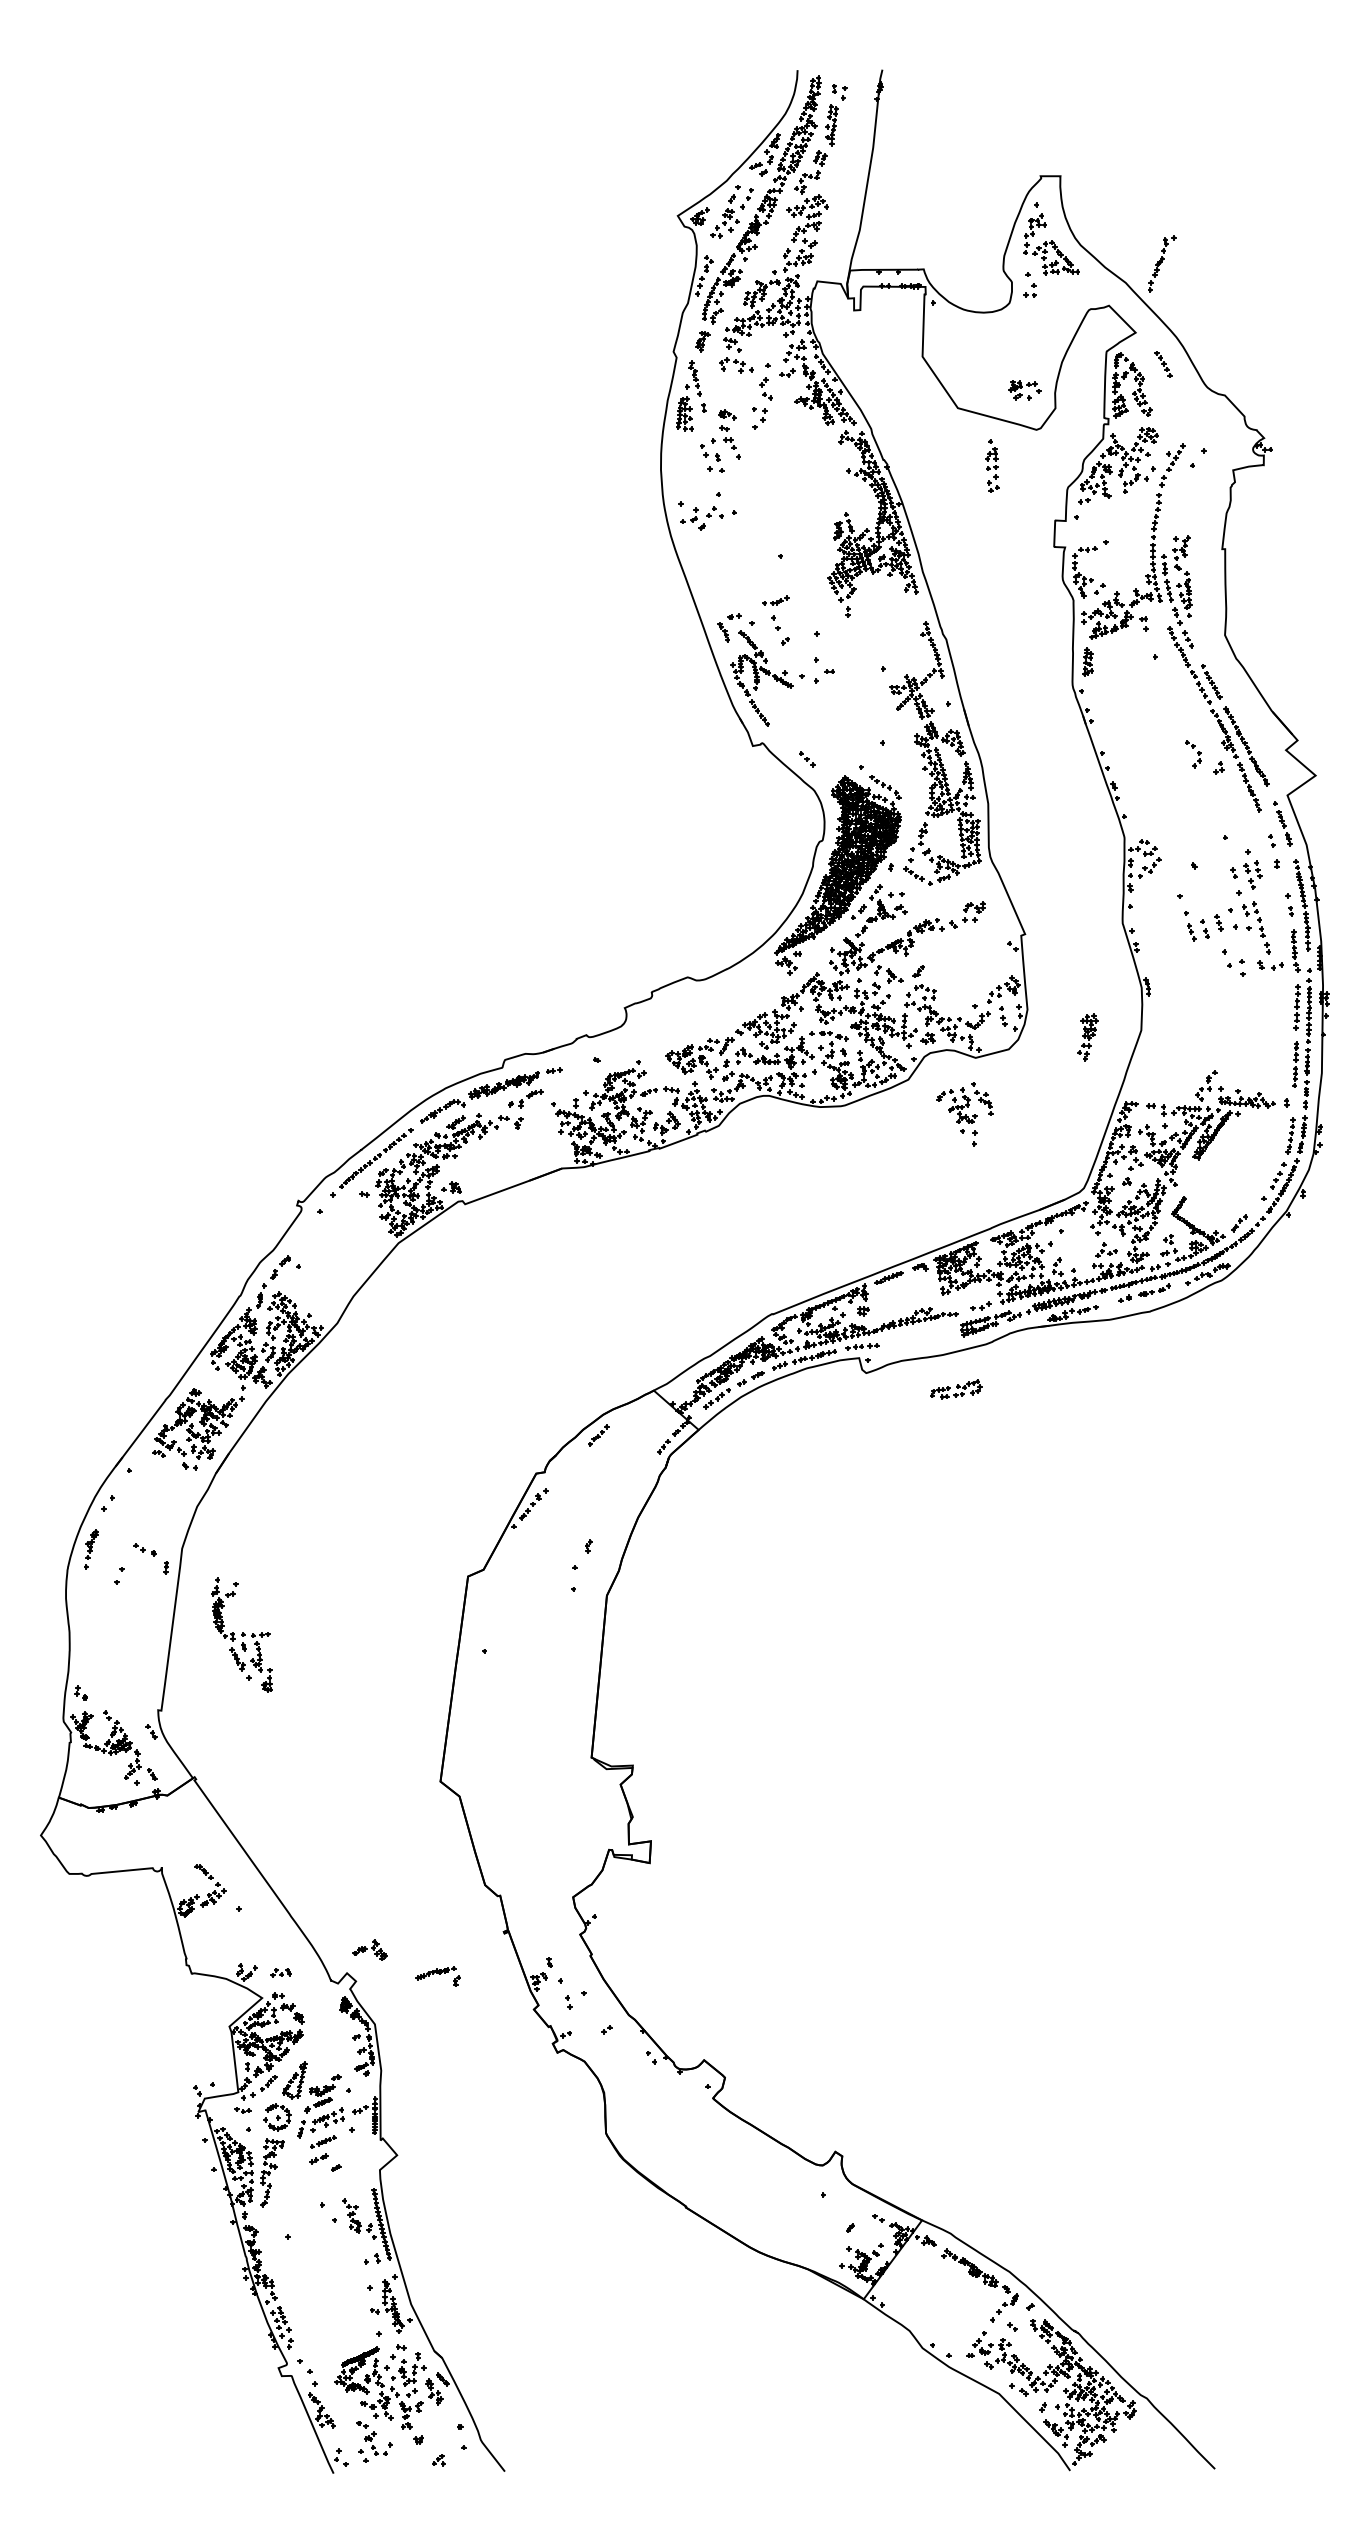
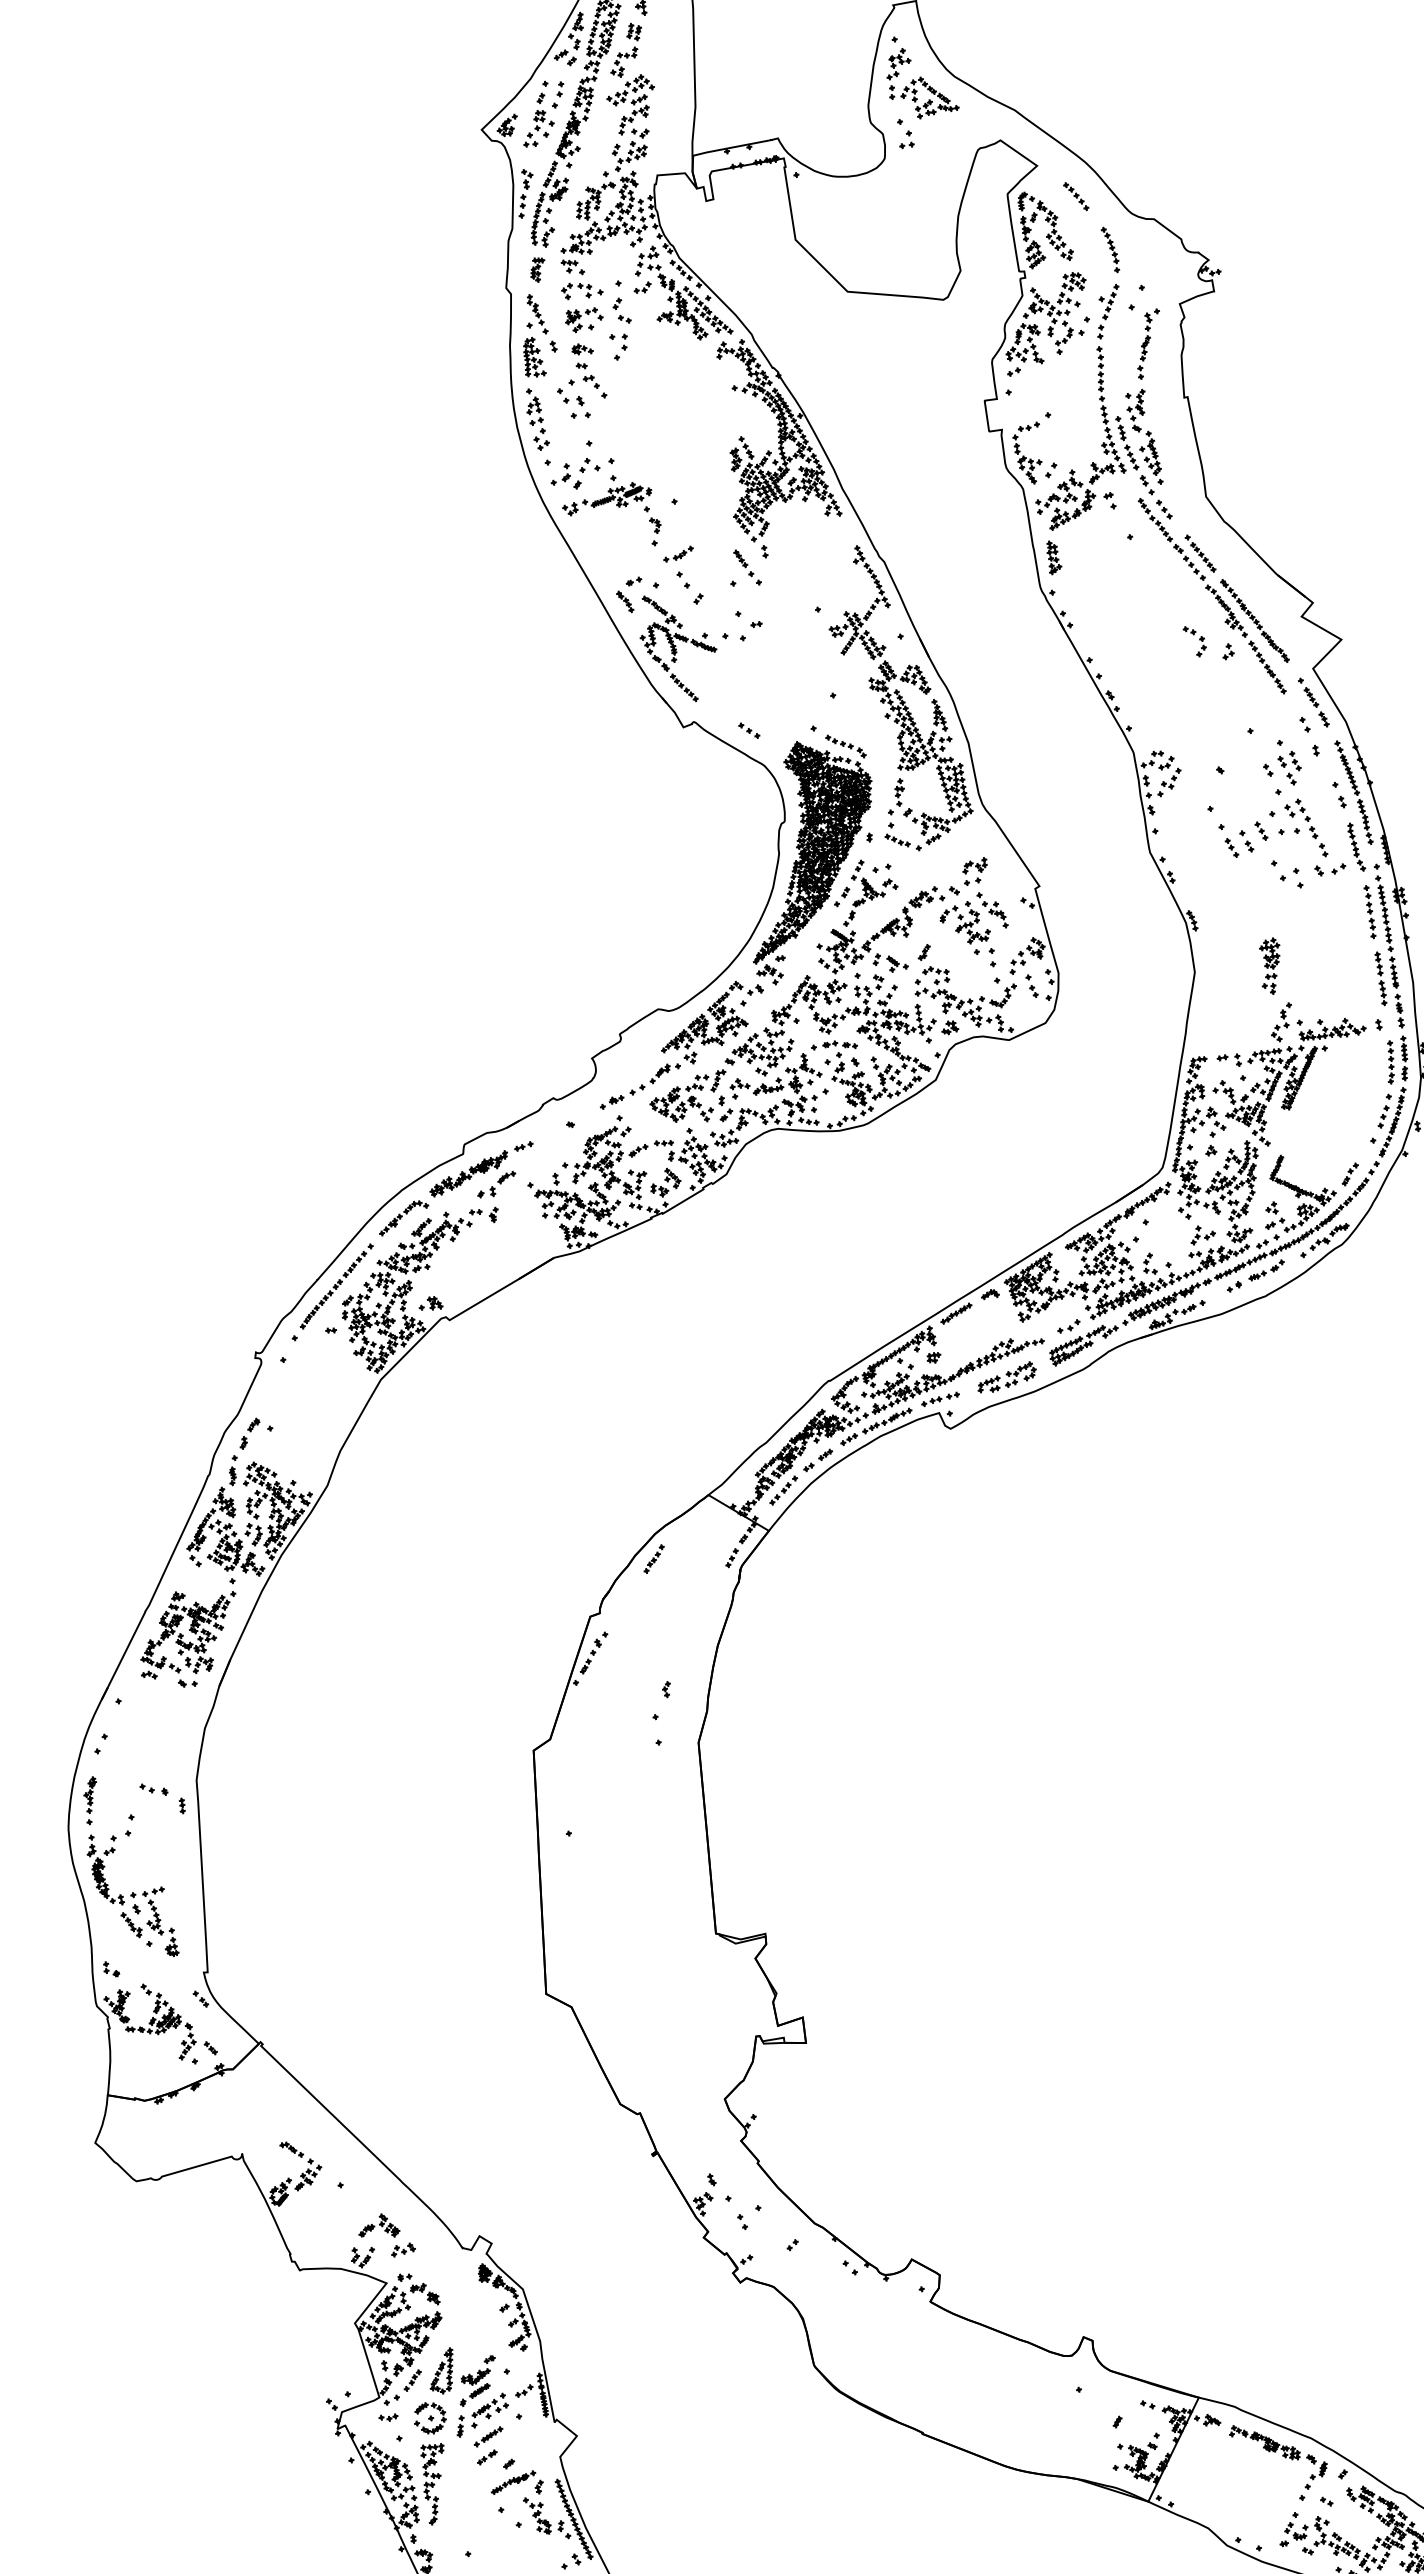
part: (1162, 263) -> (1149, 343), moved
part: (1024, 390) -> (583, 319), moved
part: (1184, 414) -> (1111, 249), added
part: (992, 465) -> (536, 418), moved
part: (731, 550) -> (616, 505), added
part: (831, 622) -> (747, 567), added
part: (701, 1009) -> (681, 1043), added
part: (1087, 1037) -> (1270, 966), moved
part: (964, 1114) -> (975, 932), moved
part: (956, 1389) -> (1007, 1377), moved
part: (241, 1634) -> (131, 1895), moved
part: (369, 1949) -> (377, 2226), moved
part: (437, 1976) -> (516, 2486), moved

